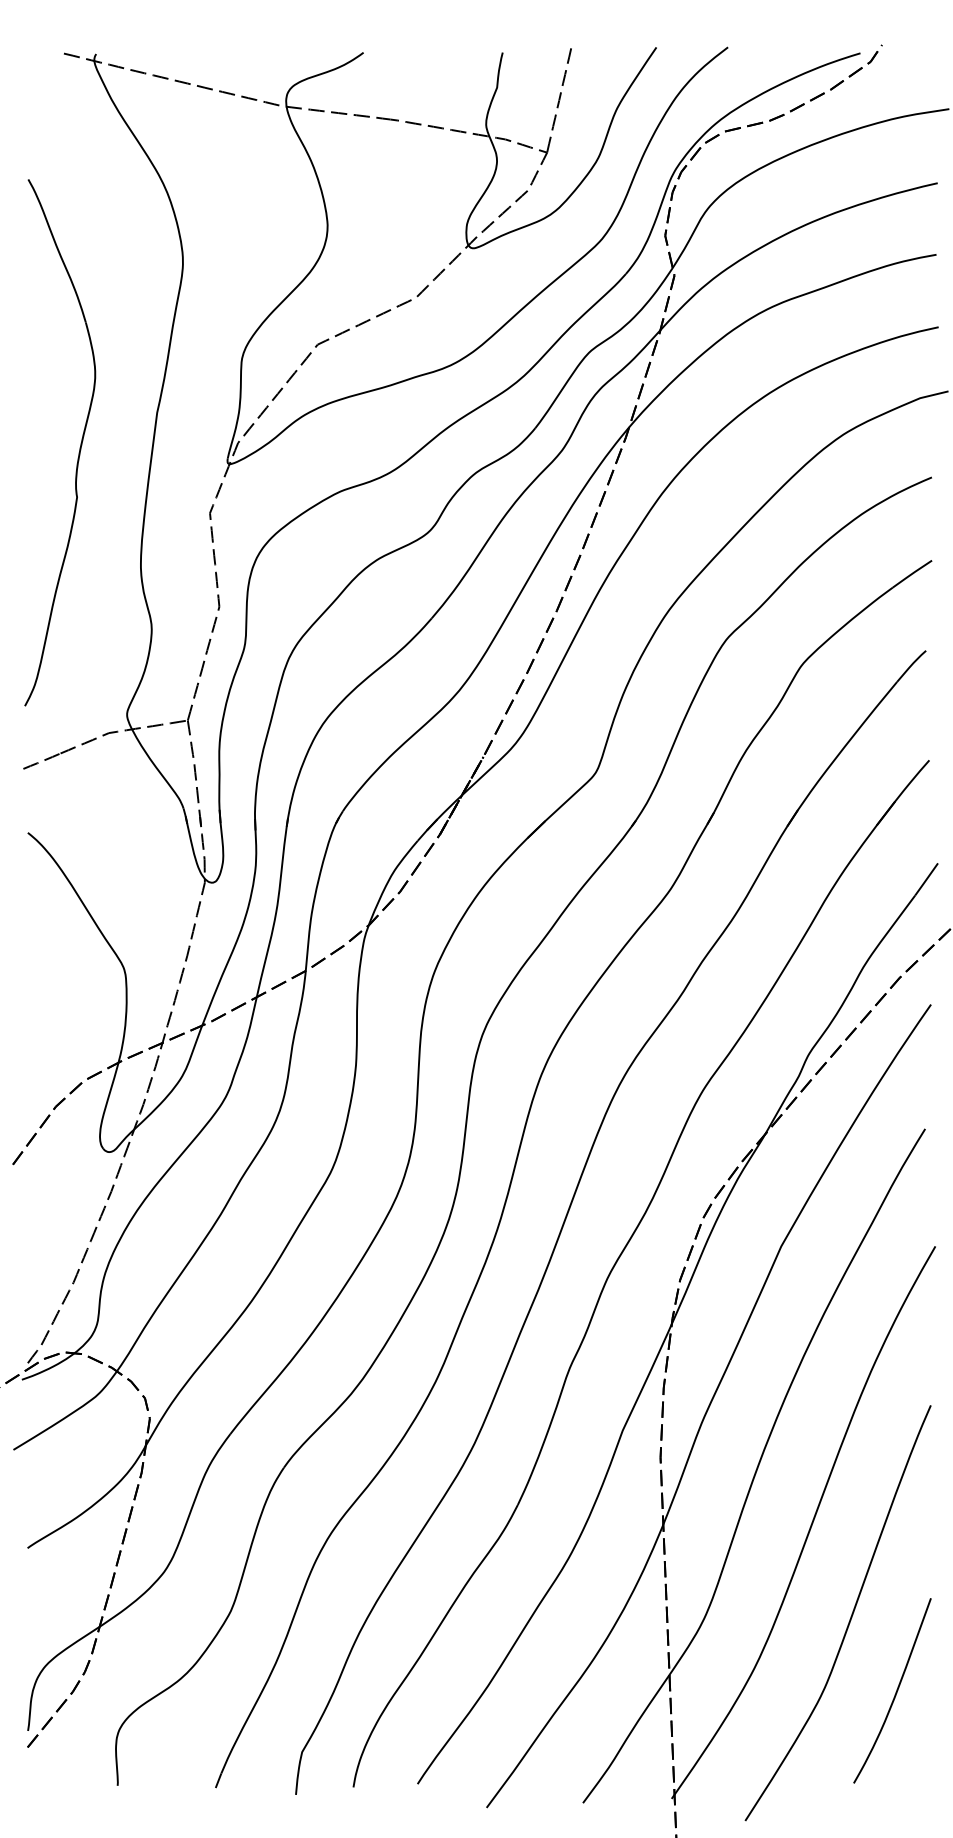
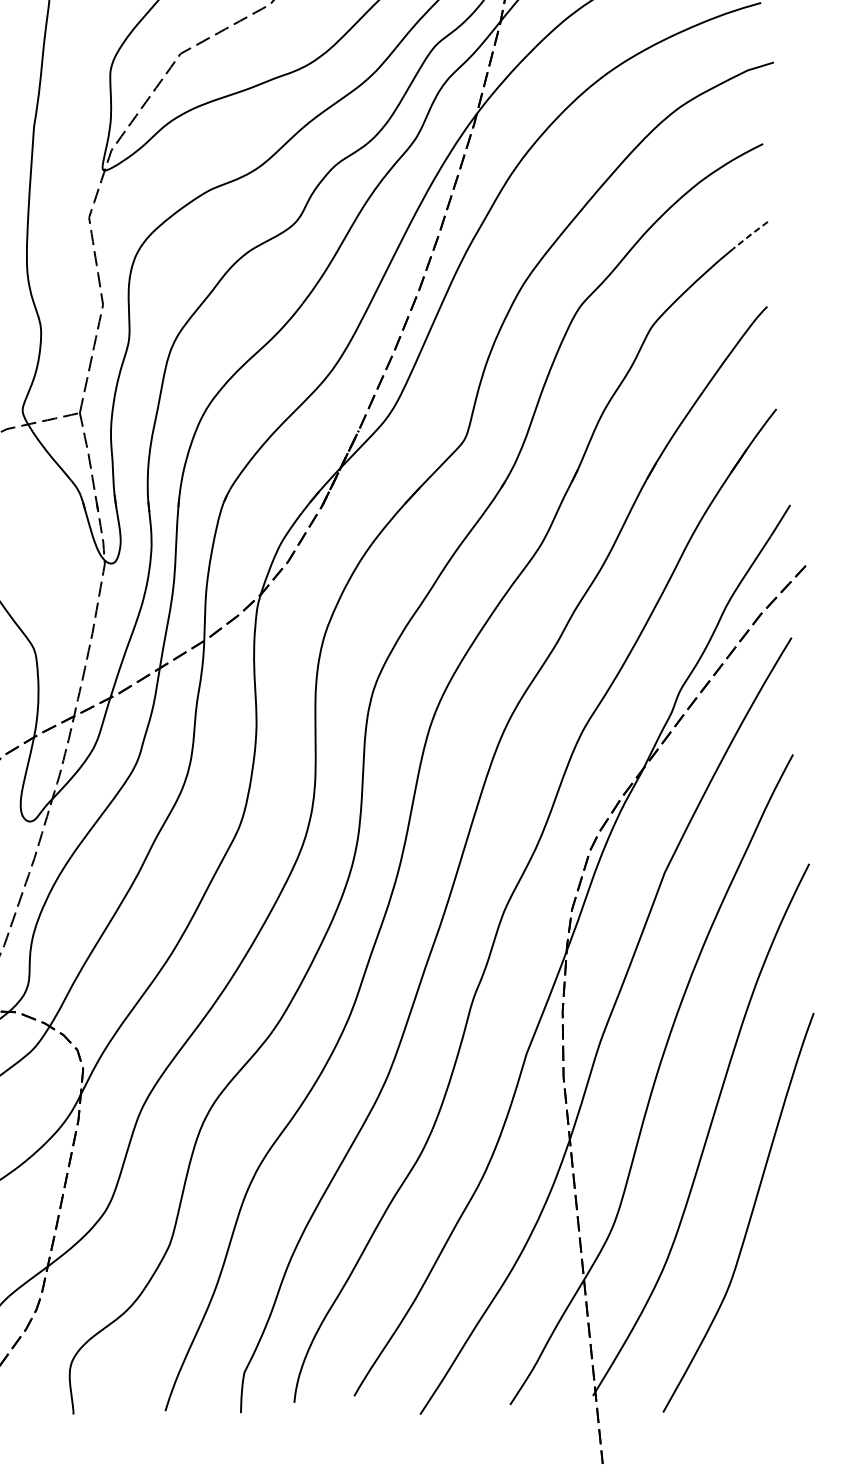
line: (911, 574) -> (749, 236), solid -> dashed
curve: (895, 1692) -> (796, 1283), removed

